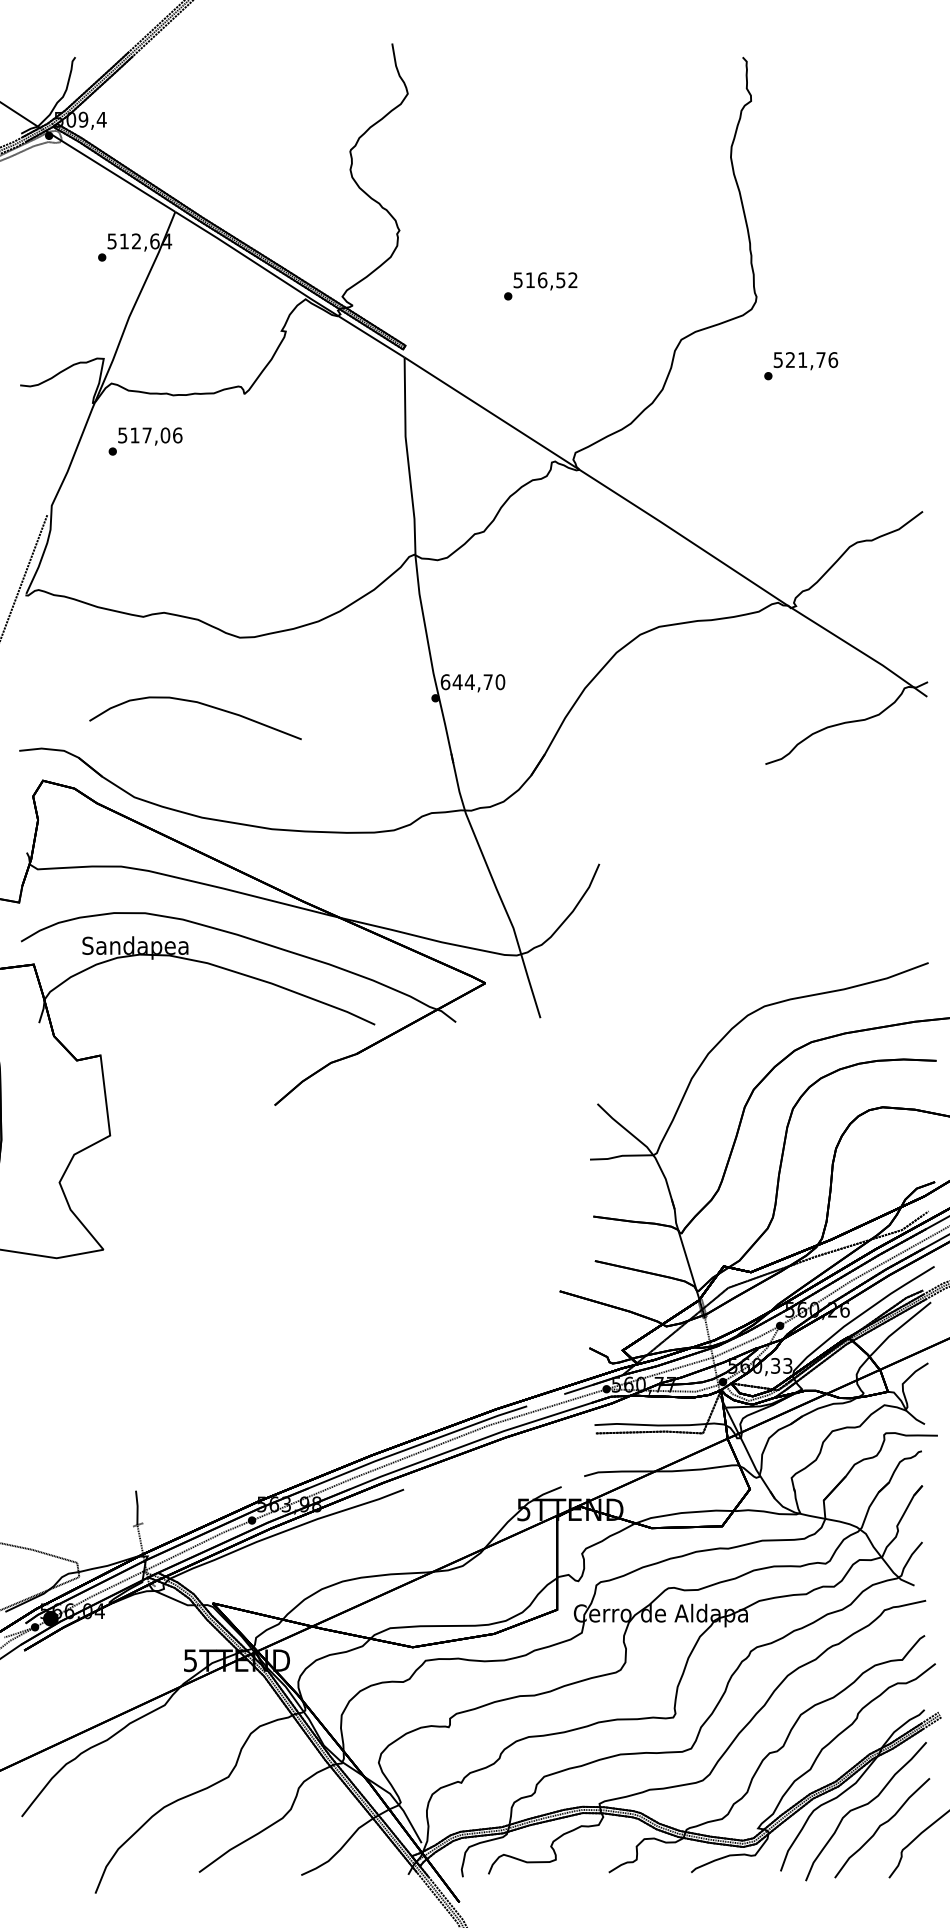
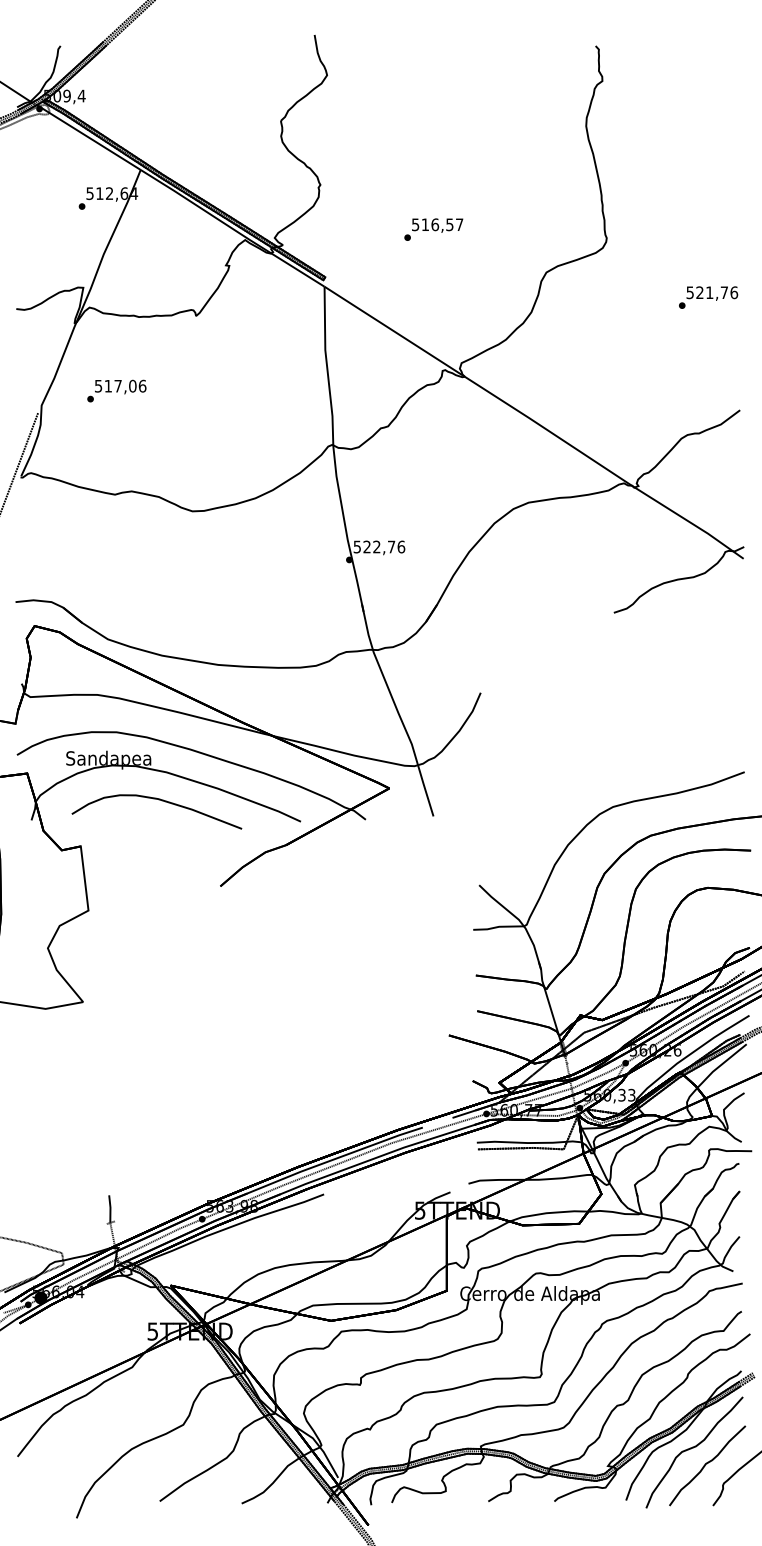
text: (572, 279) -> (459, 224), 516,52 -> 516,57
text: (801, 365) -> (708, 297), moved
text: (145, 440) -> (116, 390), moved
text: (473, 681) -> (379, 546), 644,70 -> 522,76
curve: (197, 703) -> (158, 800), moved

